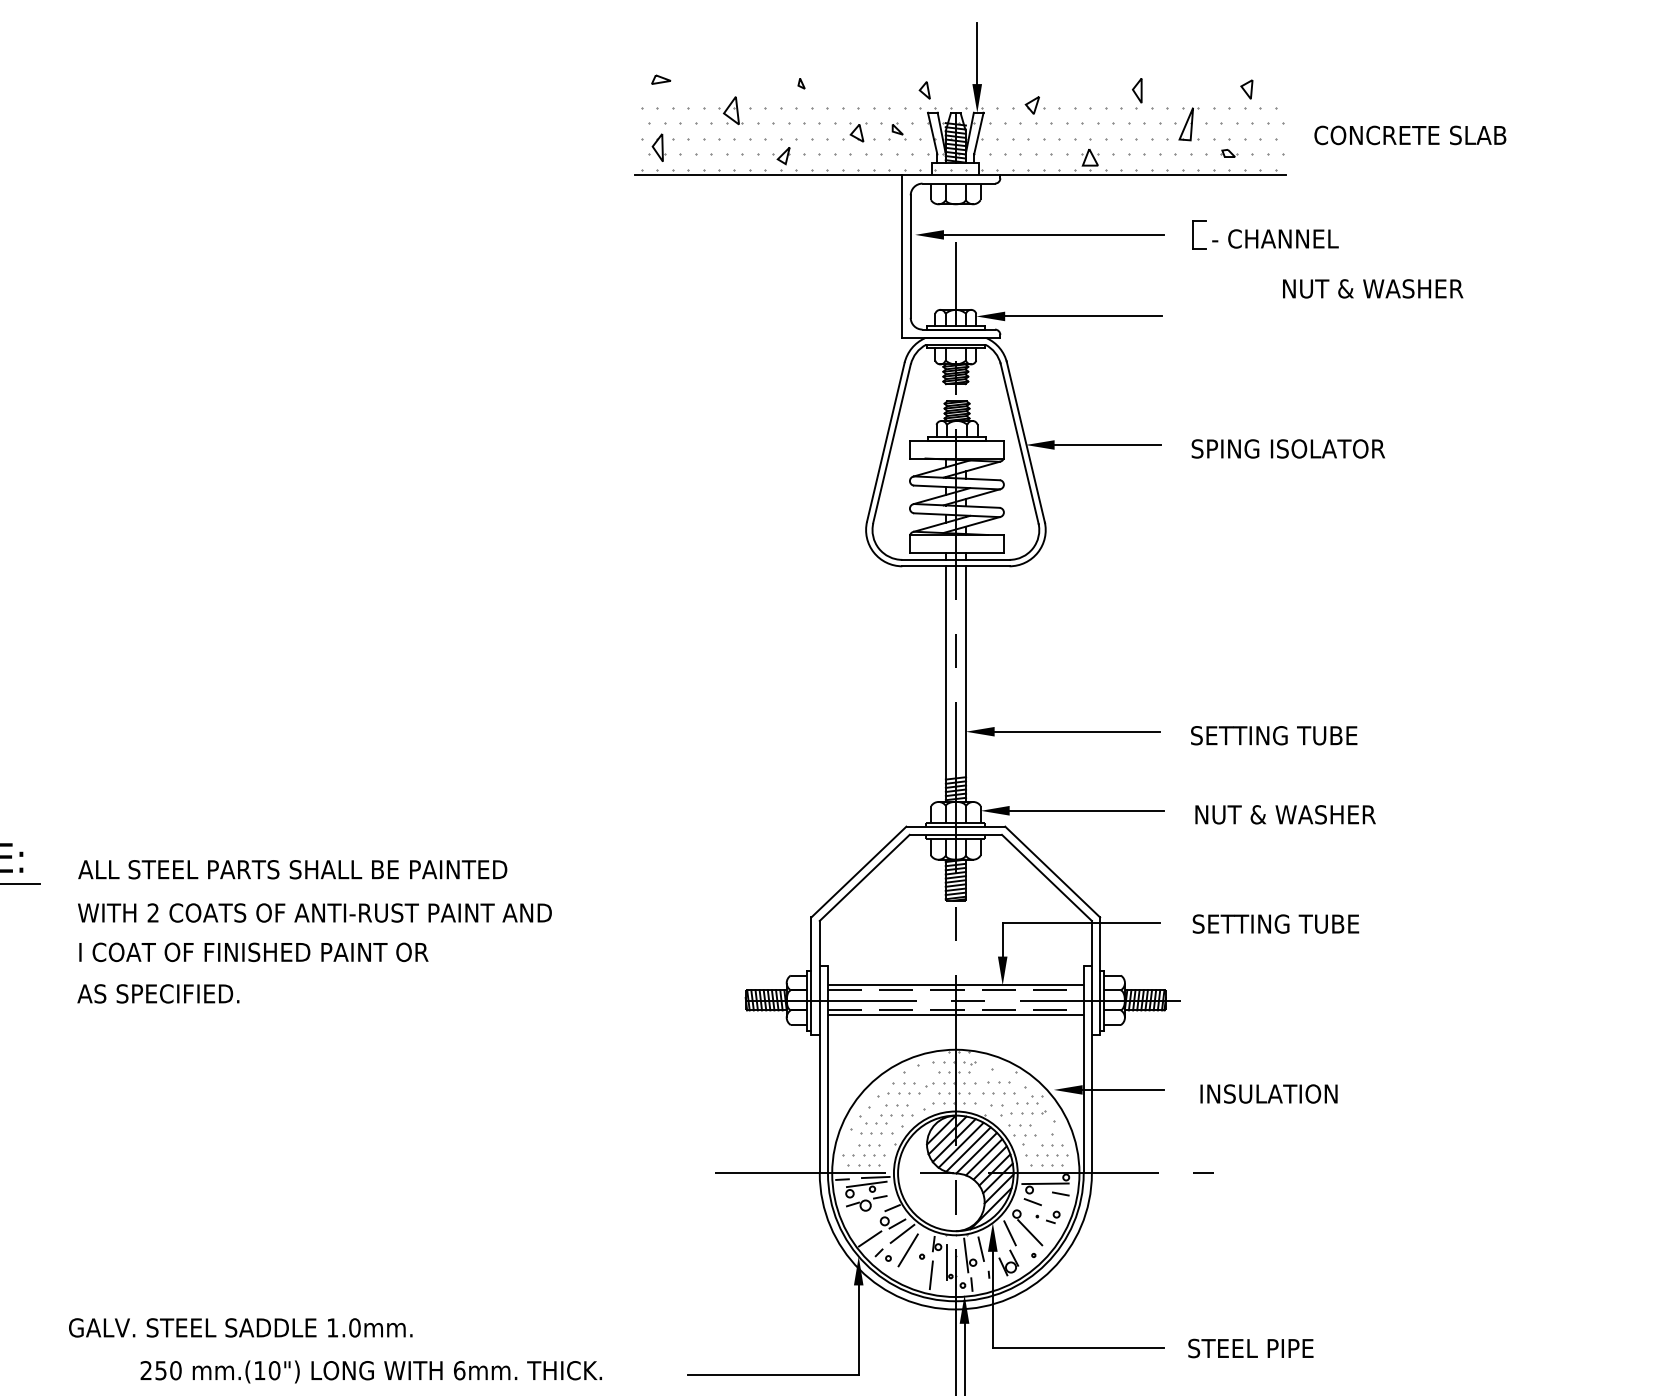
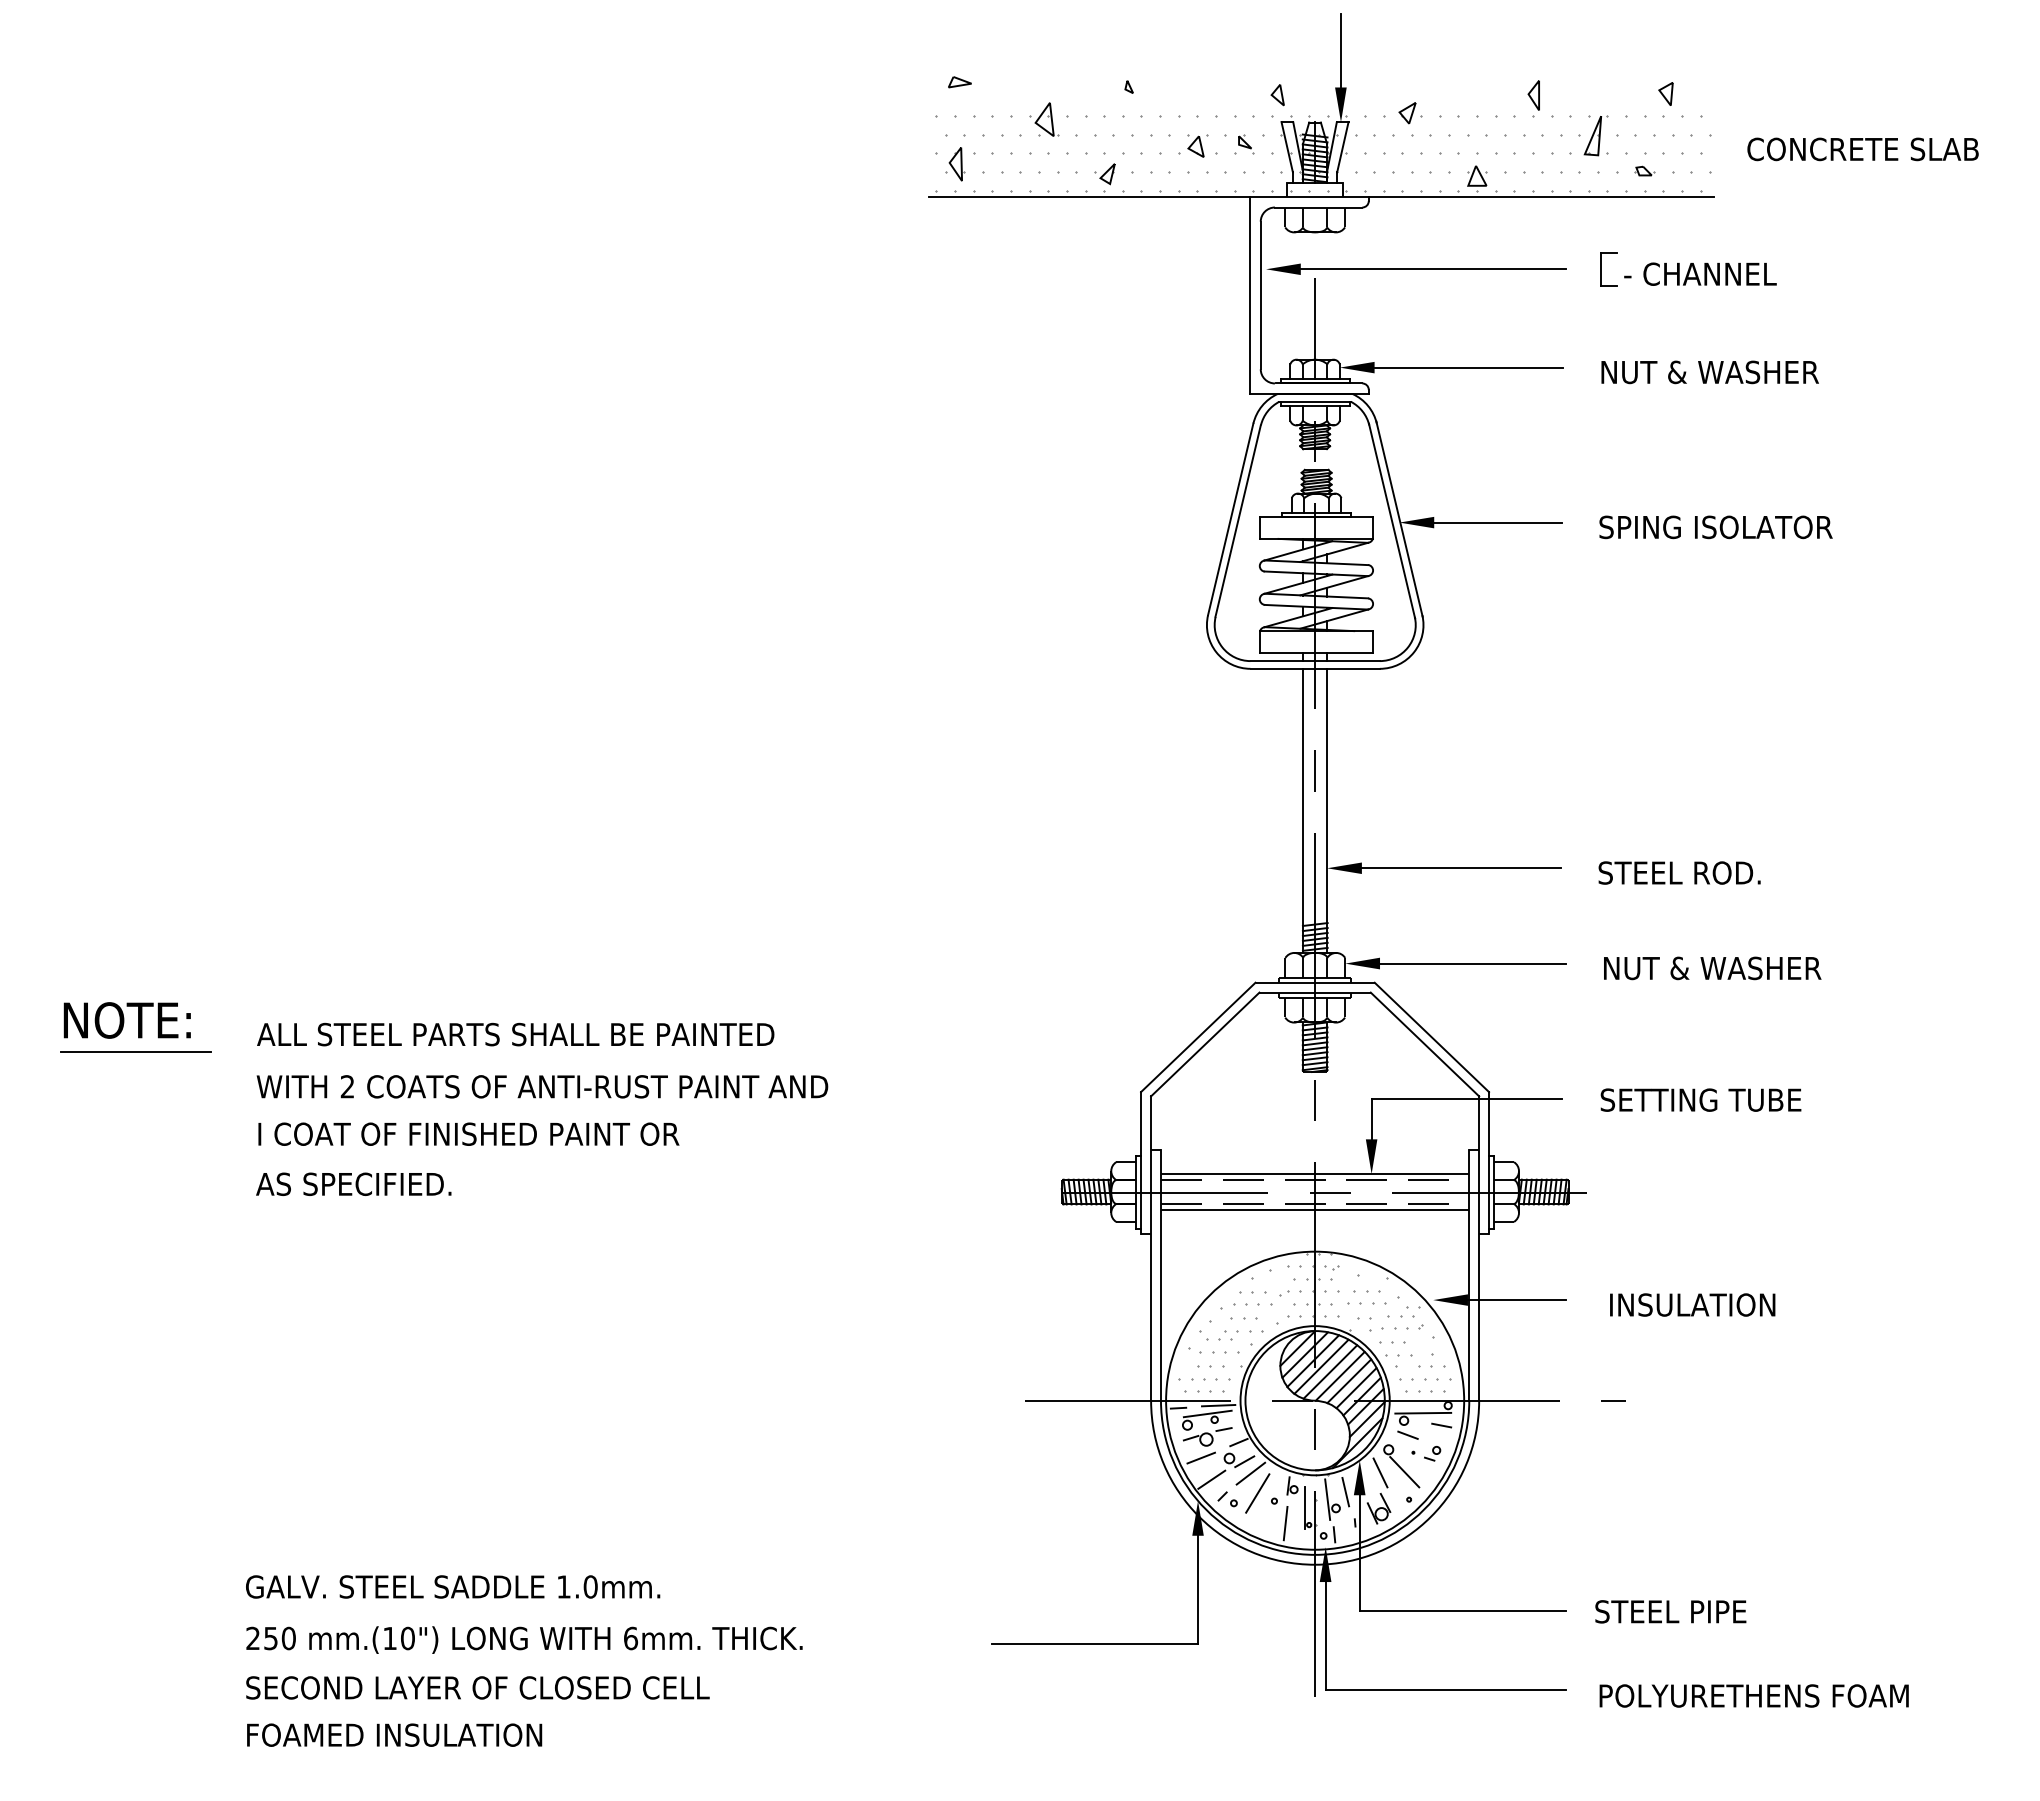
text: (1372, 288) -> (1709, 372), moved
text: (1280, 735) -> (1706, 872), SETTING TUBE -> STEEL ROD.
line: (861, 1220) -> (1201, 1457), added
text: (371, 1371) -> (524, 1639), moved

